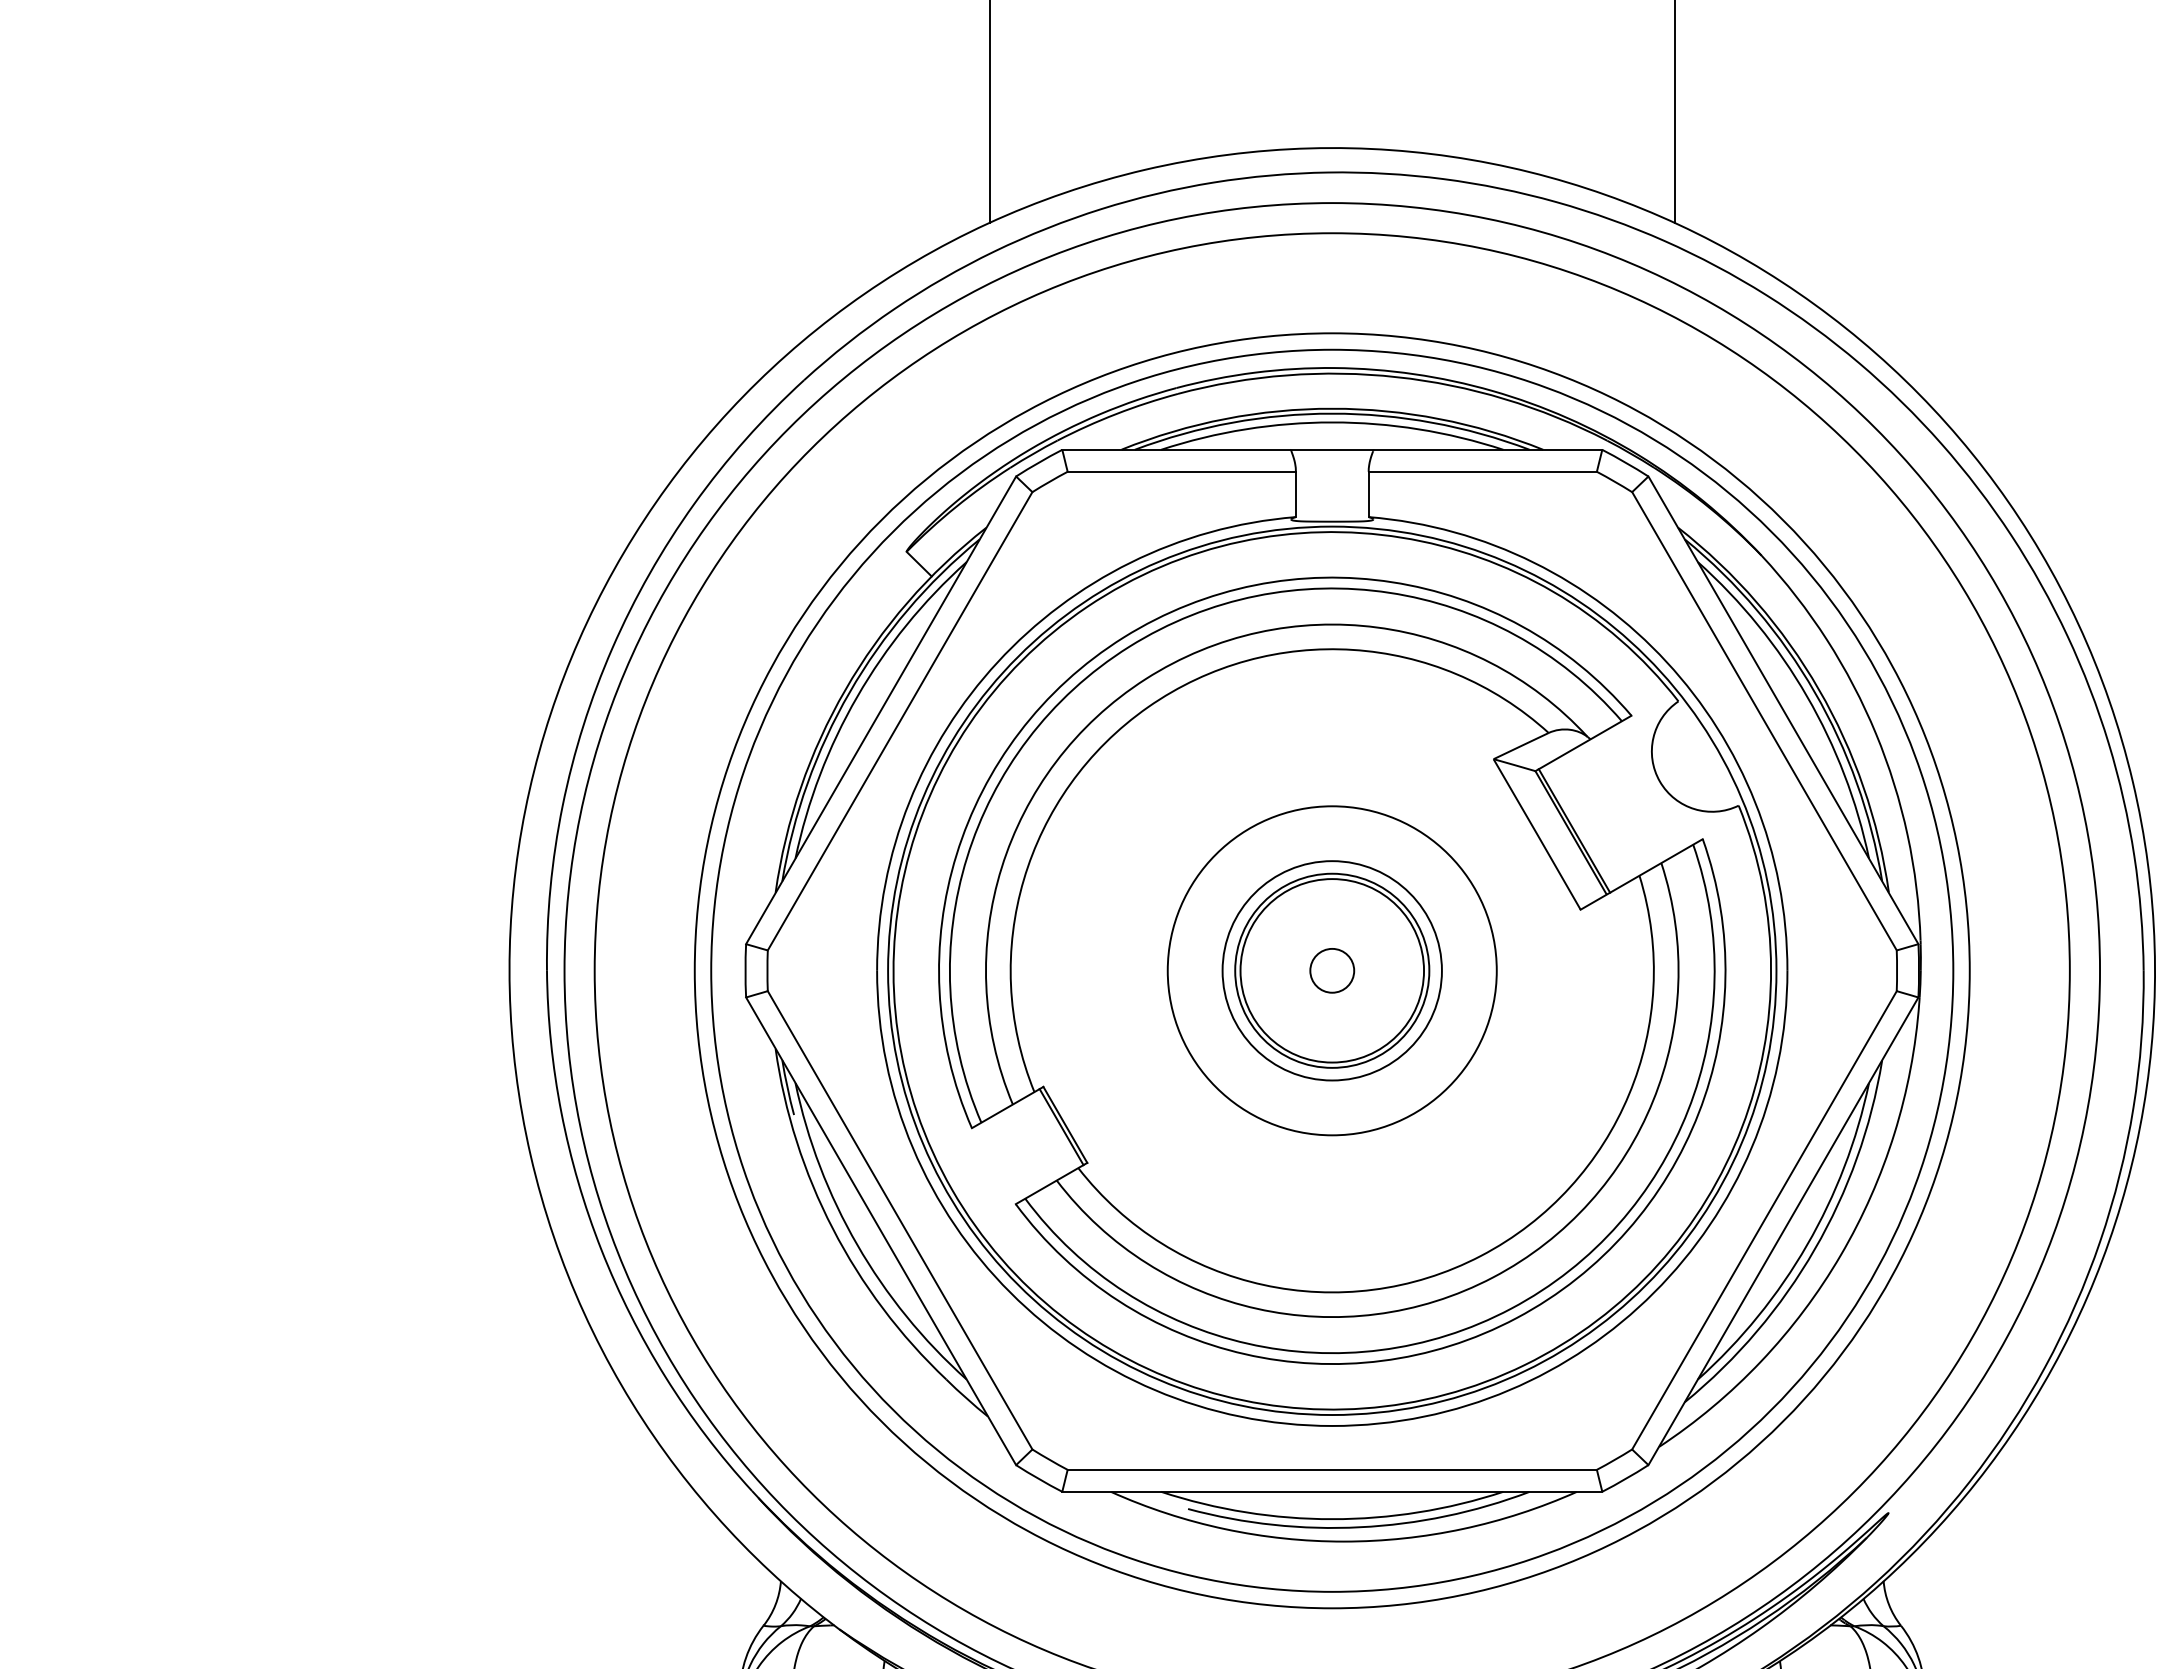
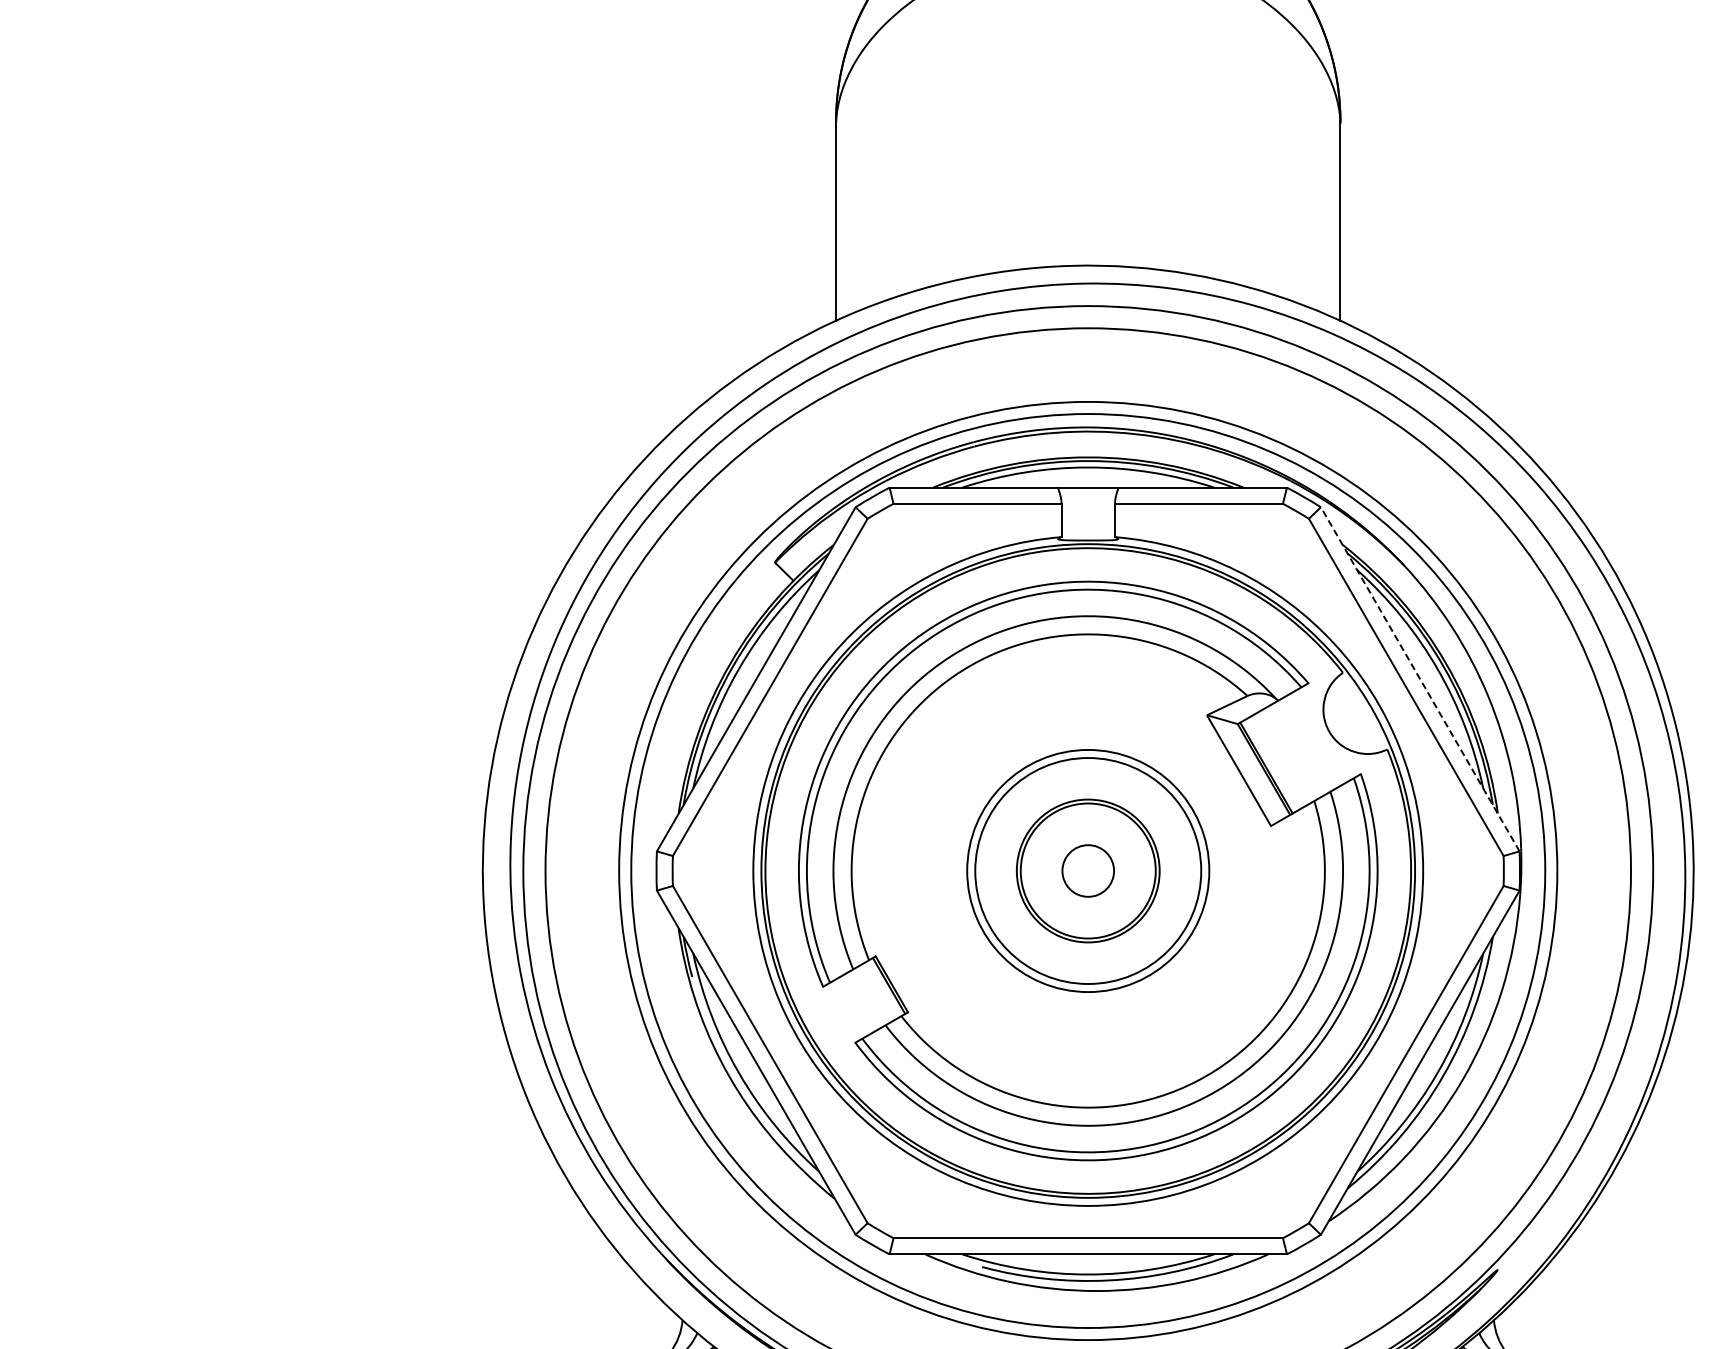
line: (1783, 710) -> (1420, 679), solid -> dashed
circle: (1331, 970) -> (1087, 870), size x1.4
circle: (1332, 970) -> (1088, 870), size x1.6

